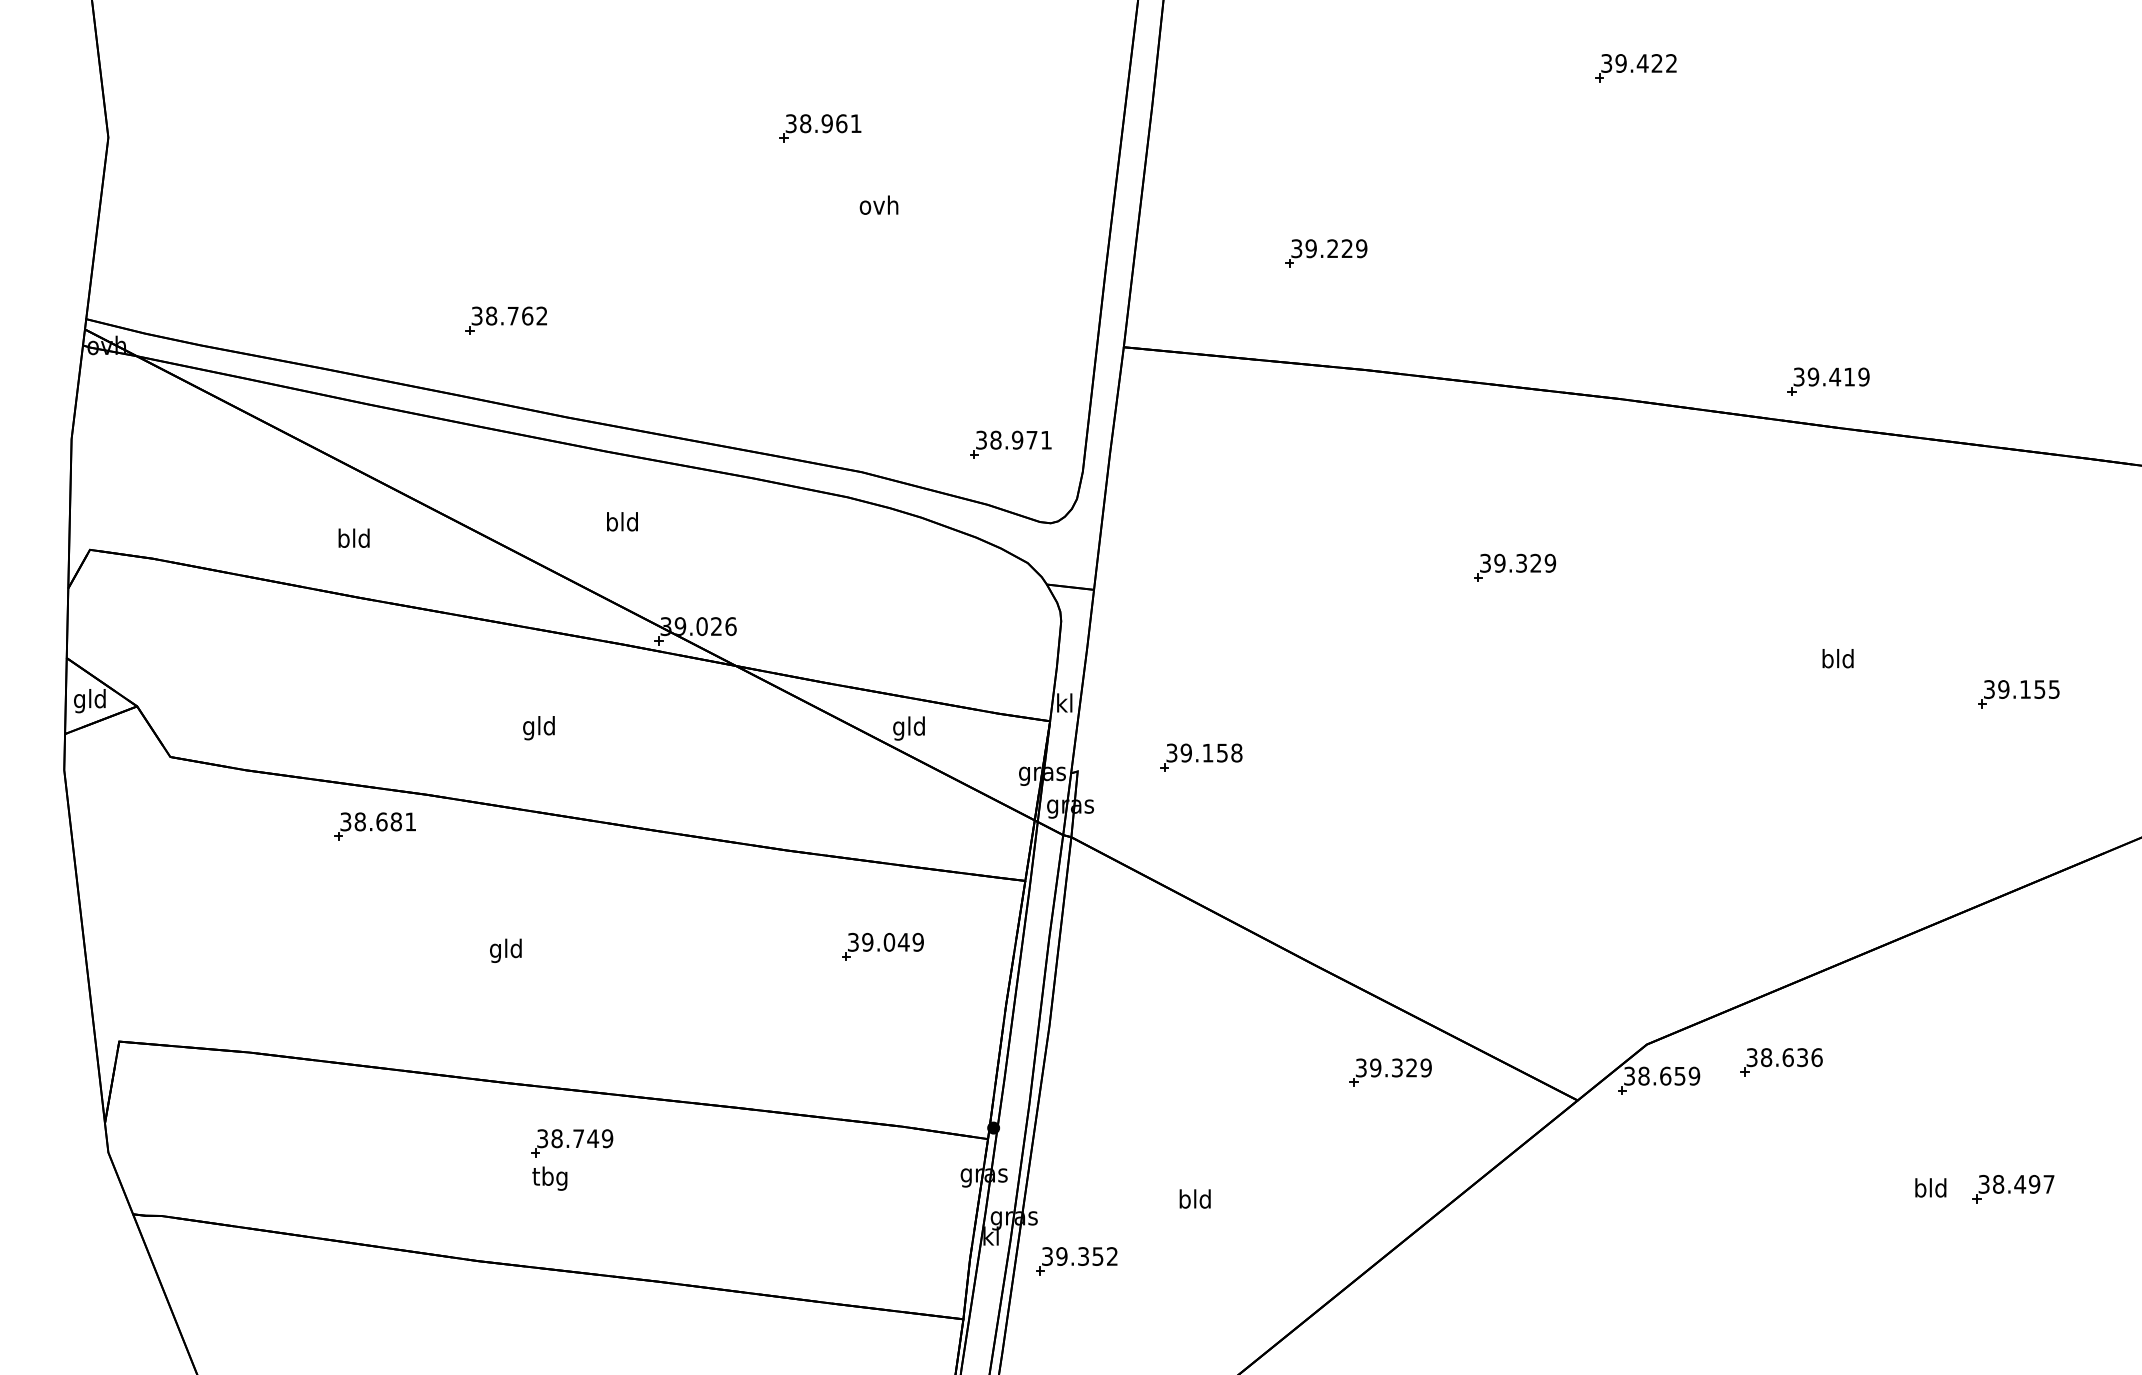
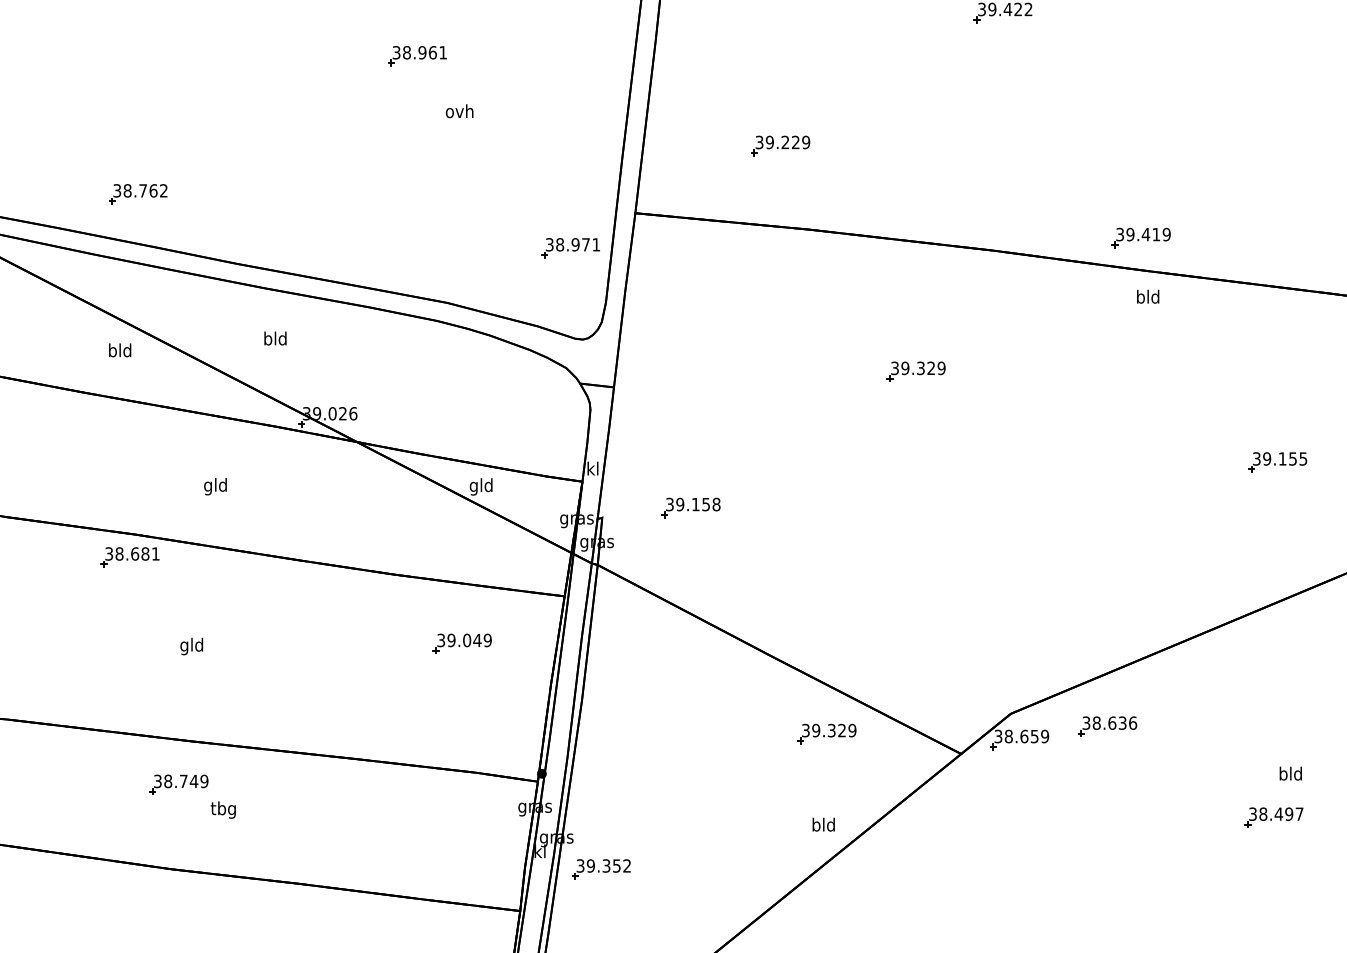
part: (505, 320) -> (137, 194), moved
part: (1010, 444) -> (570, 247), moved
text: (353, 537) -> (119, 349), moved
text: (1837, 658) -> (1147, 296), moved
part: (374, 826) -> (129, 557), moved
part: (572, 1143) -> (179, 784), moved
text: (1930, 1187) -> (1290, 773), moved
text: (1194, 1198) -> (823, 824), moved

